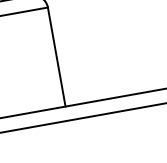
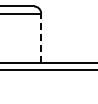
line: (57, 57) -> (41, 38), solid -> dashed

